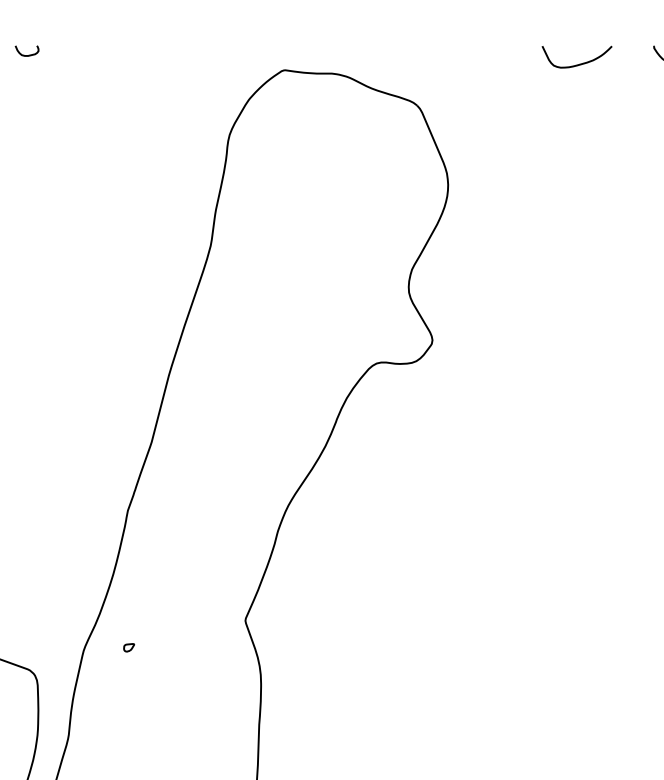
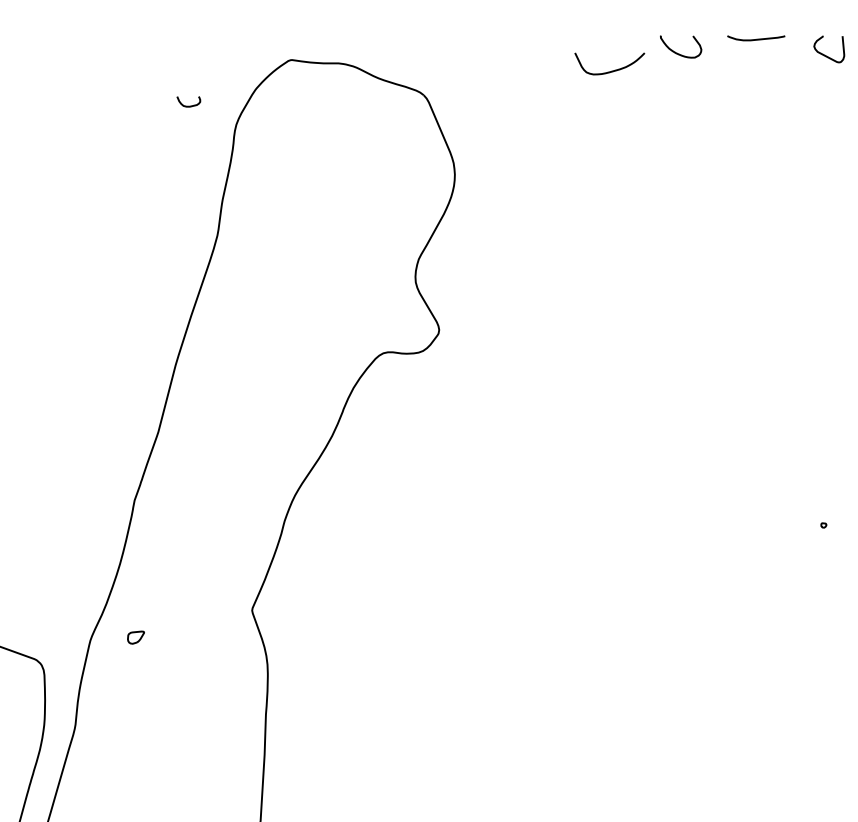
curve: (26, 54) -> (188, 105), moved
curve: (578, 63) -> (611, 70), moved
part: (128, 647) -> (135, 637), size x1.6

